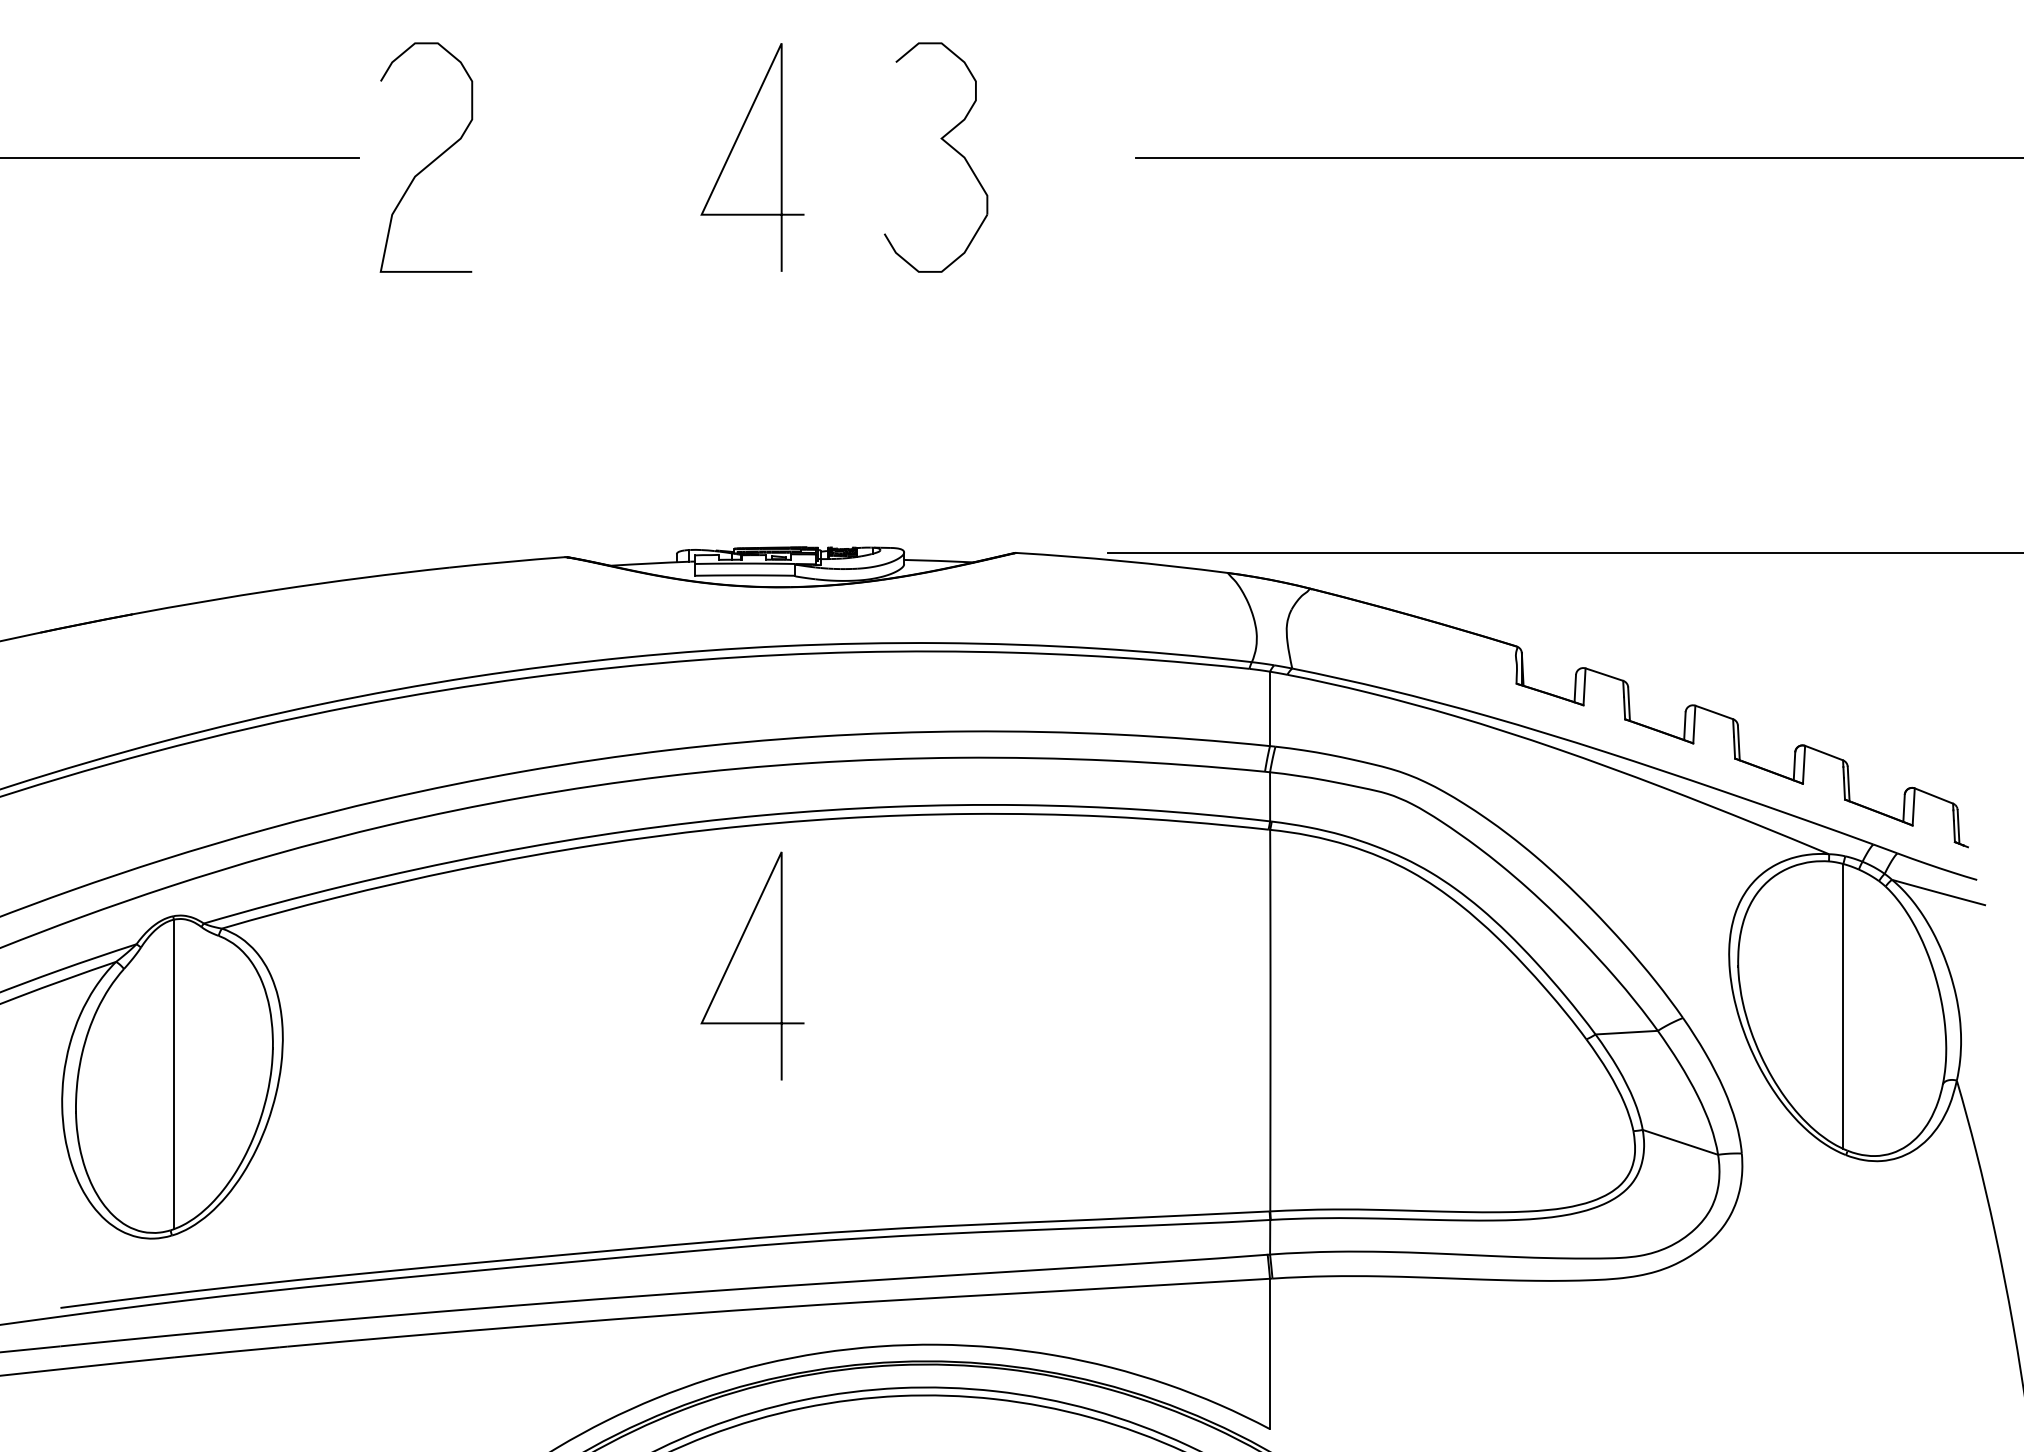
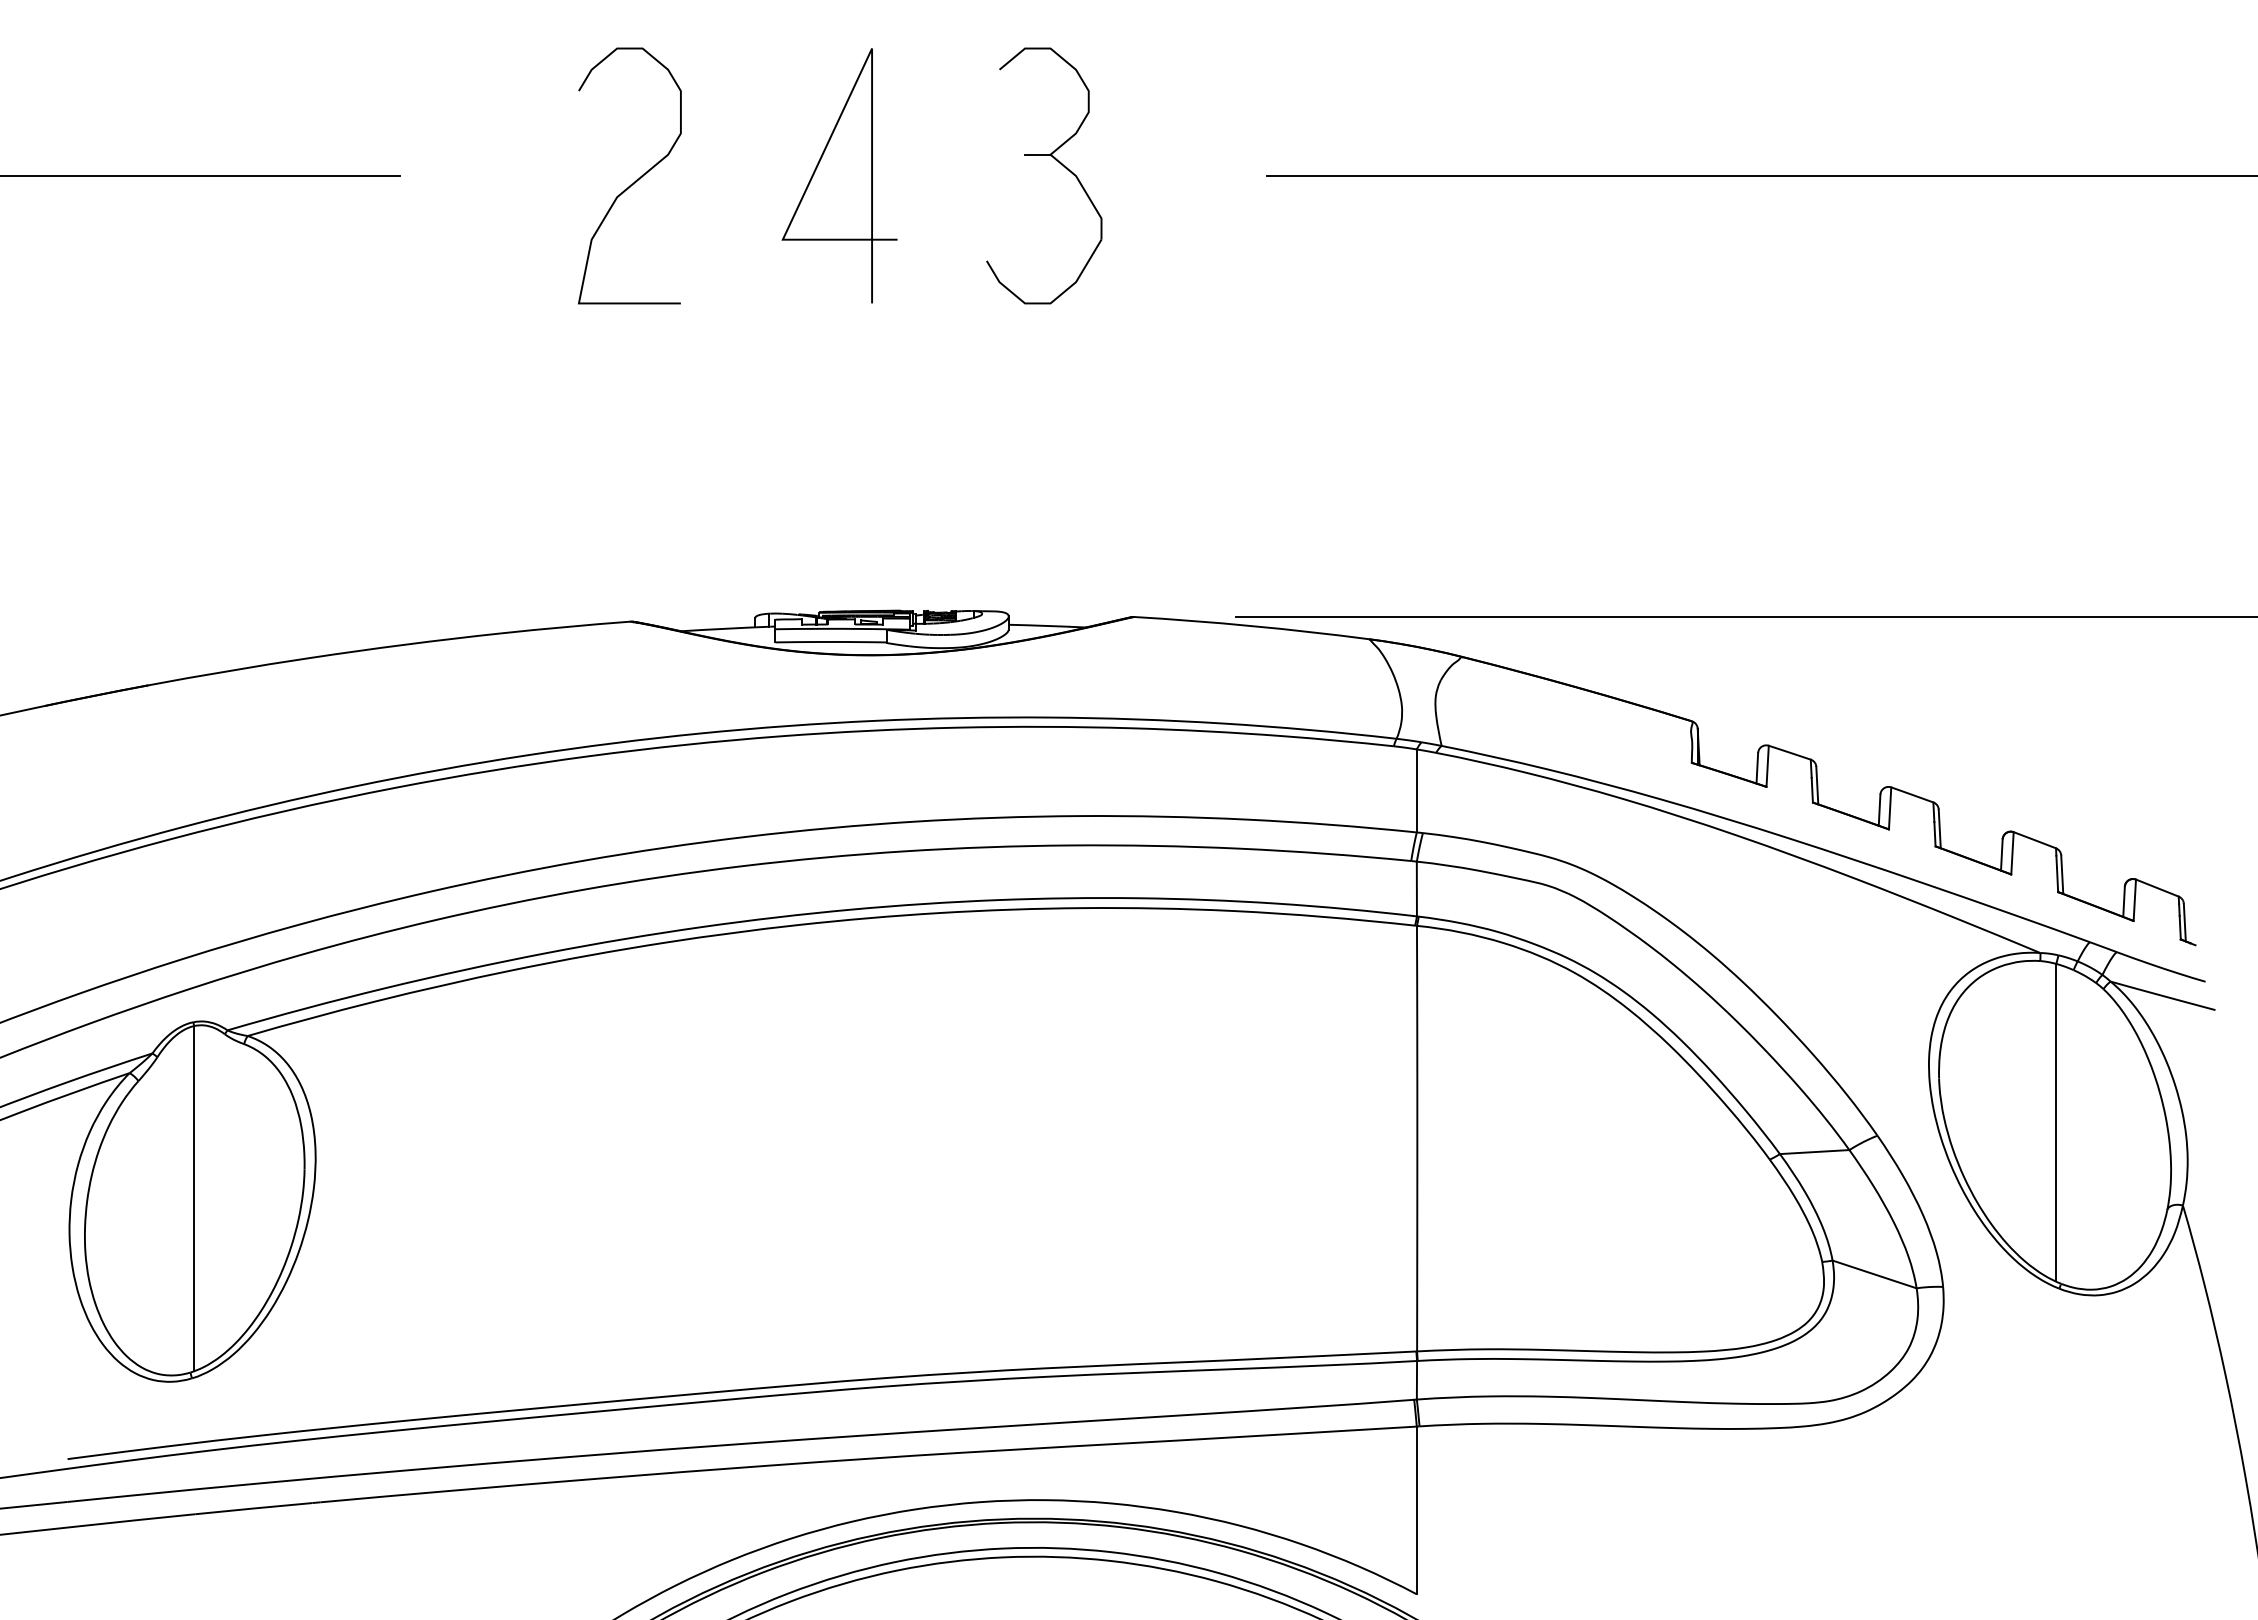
line: (929, 138) -> (1037, 154), added
curve: (431, 161) -> (635, 180), moved
line: (732, 959) -> (817, 1070), removed

